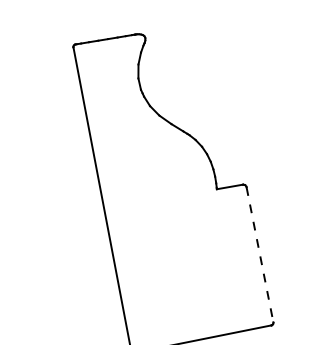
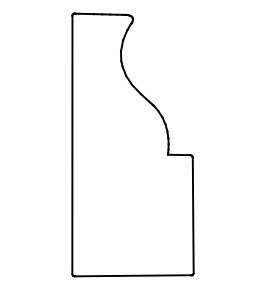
line: (260, 254) -> (193, 215), dashed -> solid

